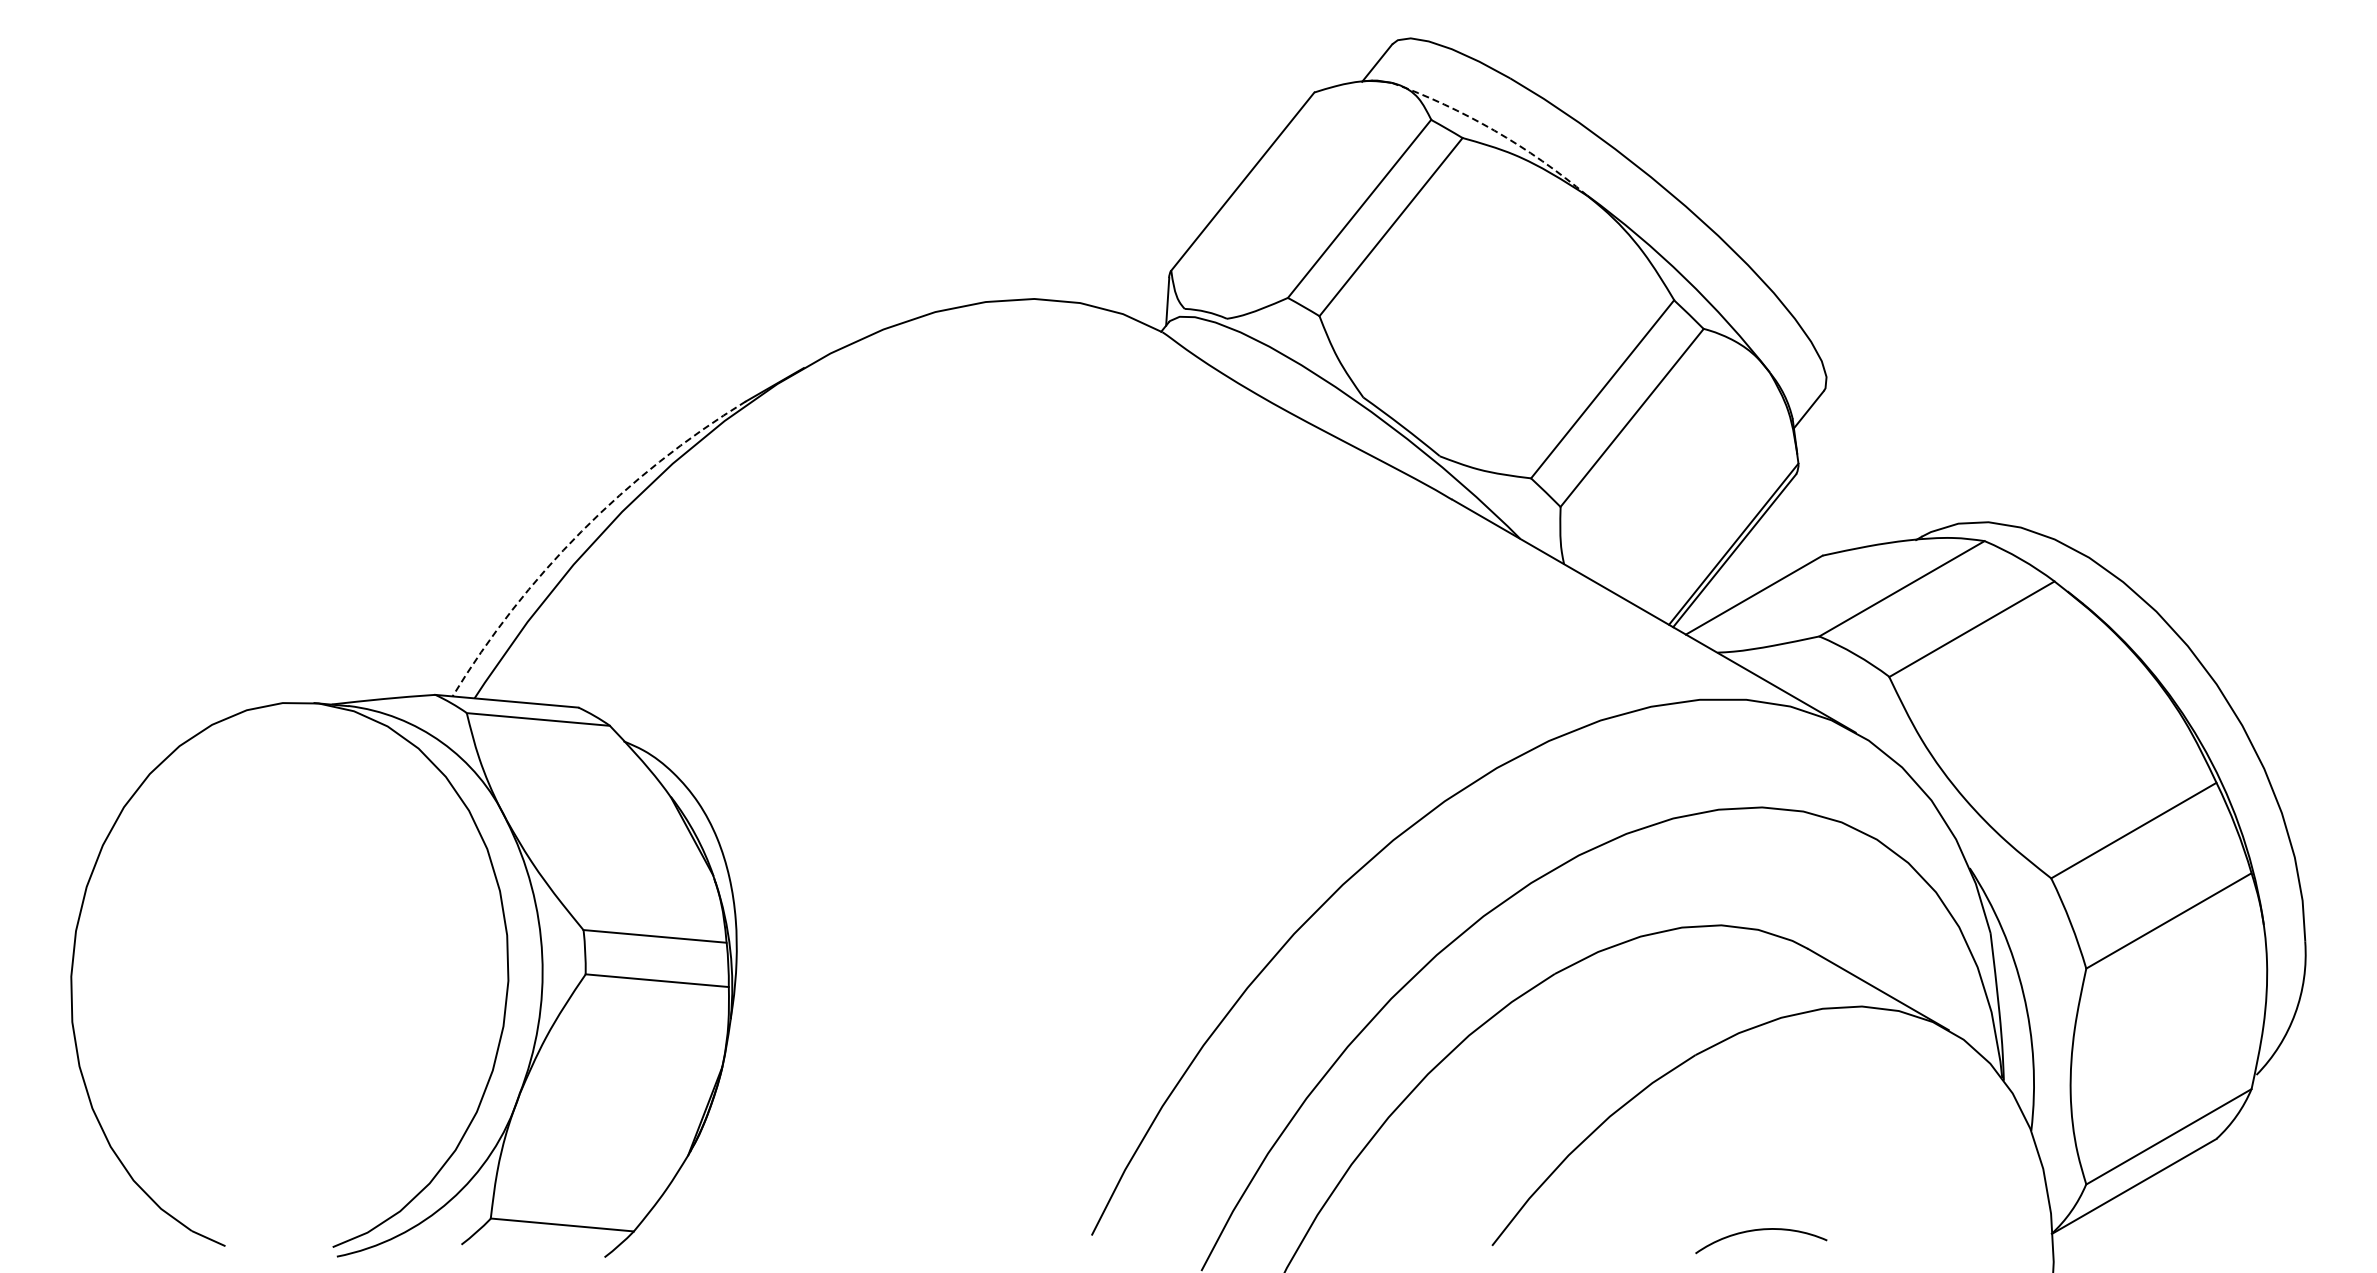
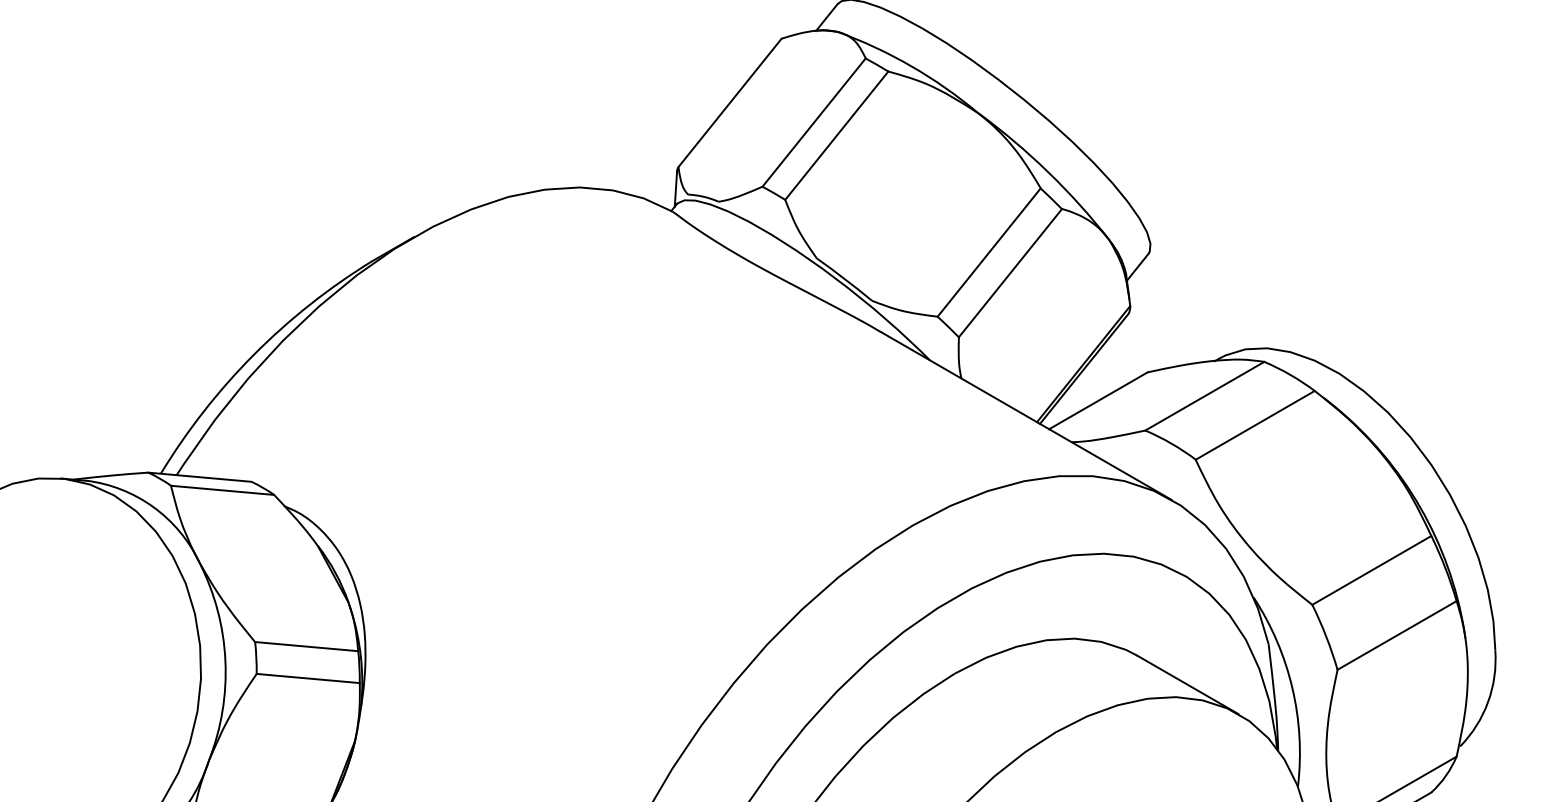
arc: (1494, 130) -> (911, 66), dashed -> solid
arc: (581, 531) -> (253, 354), dashed -> solid

